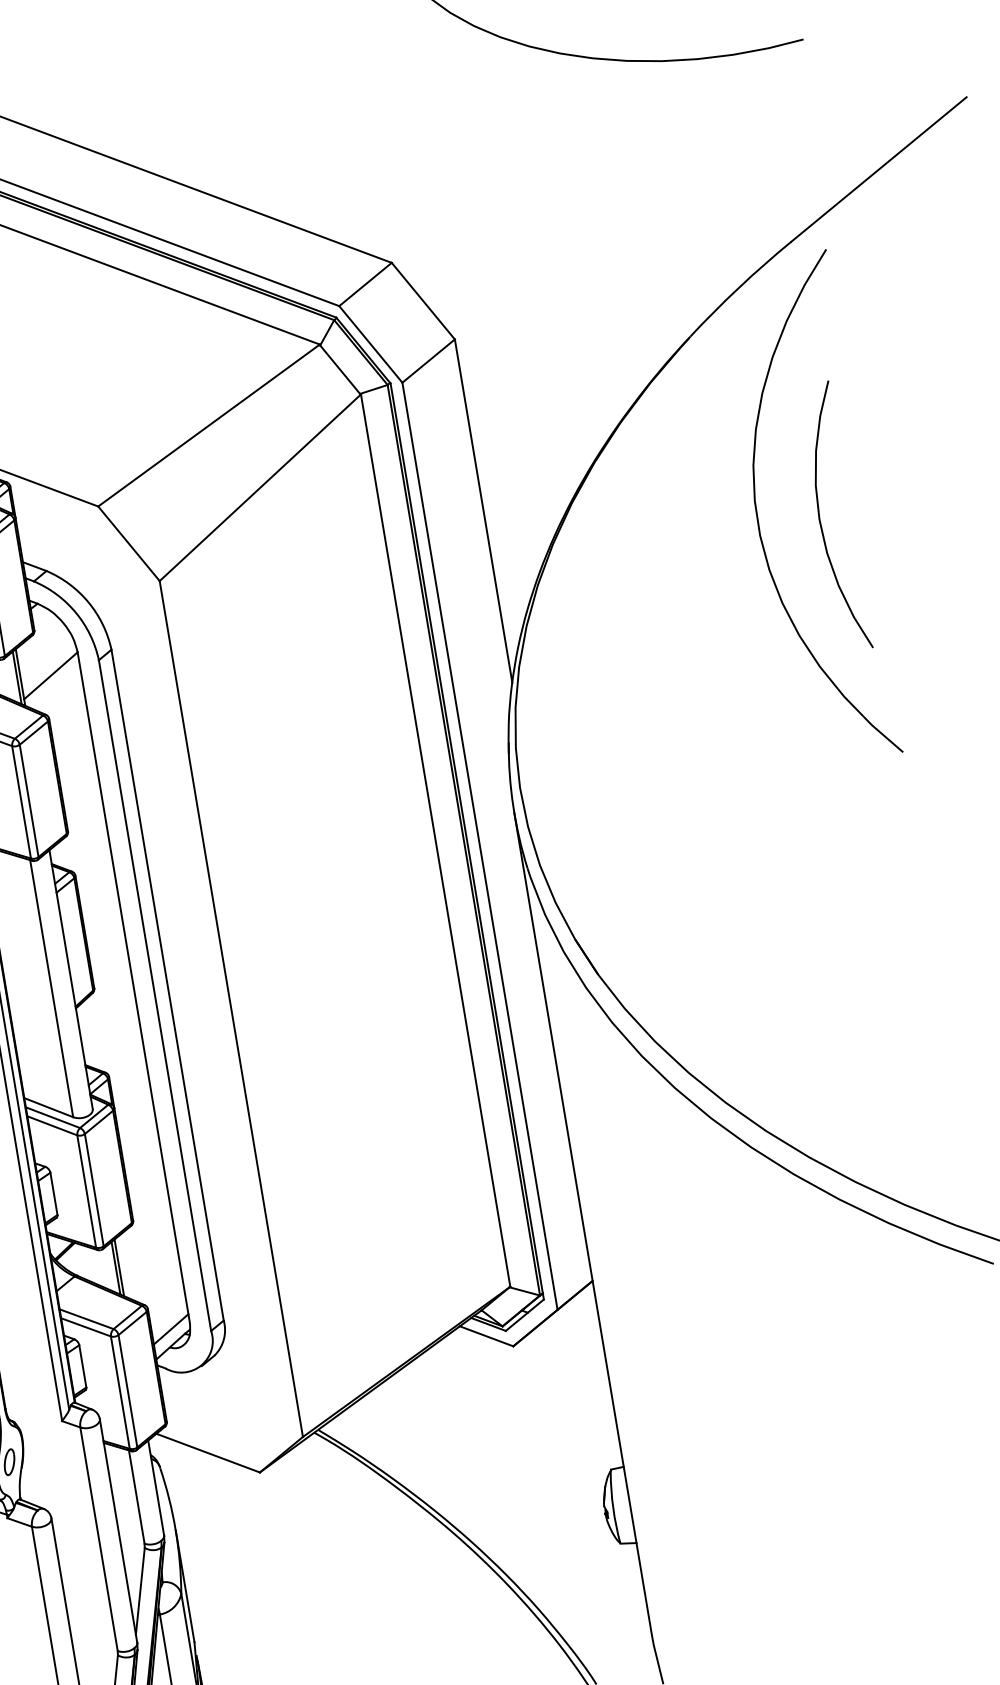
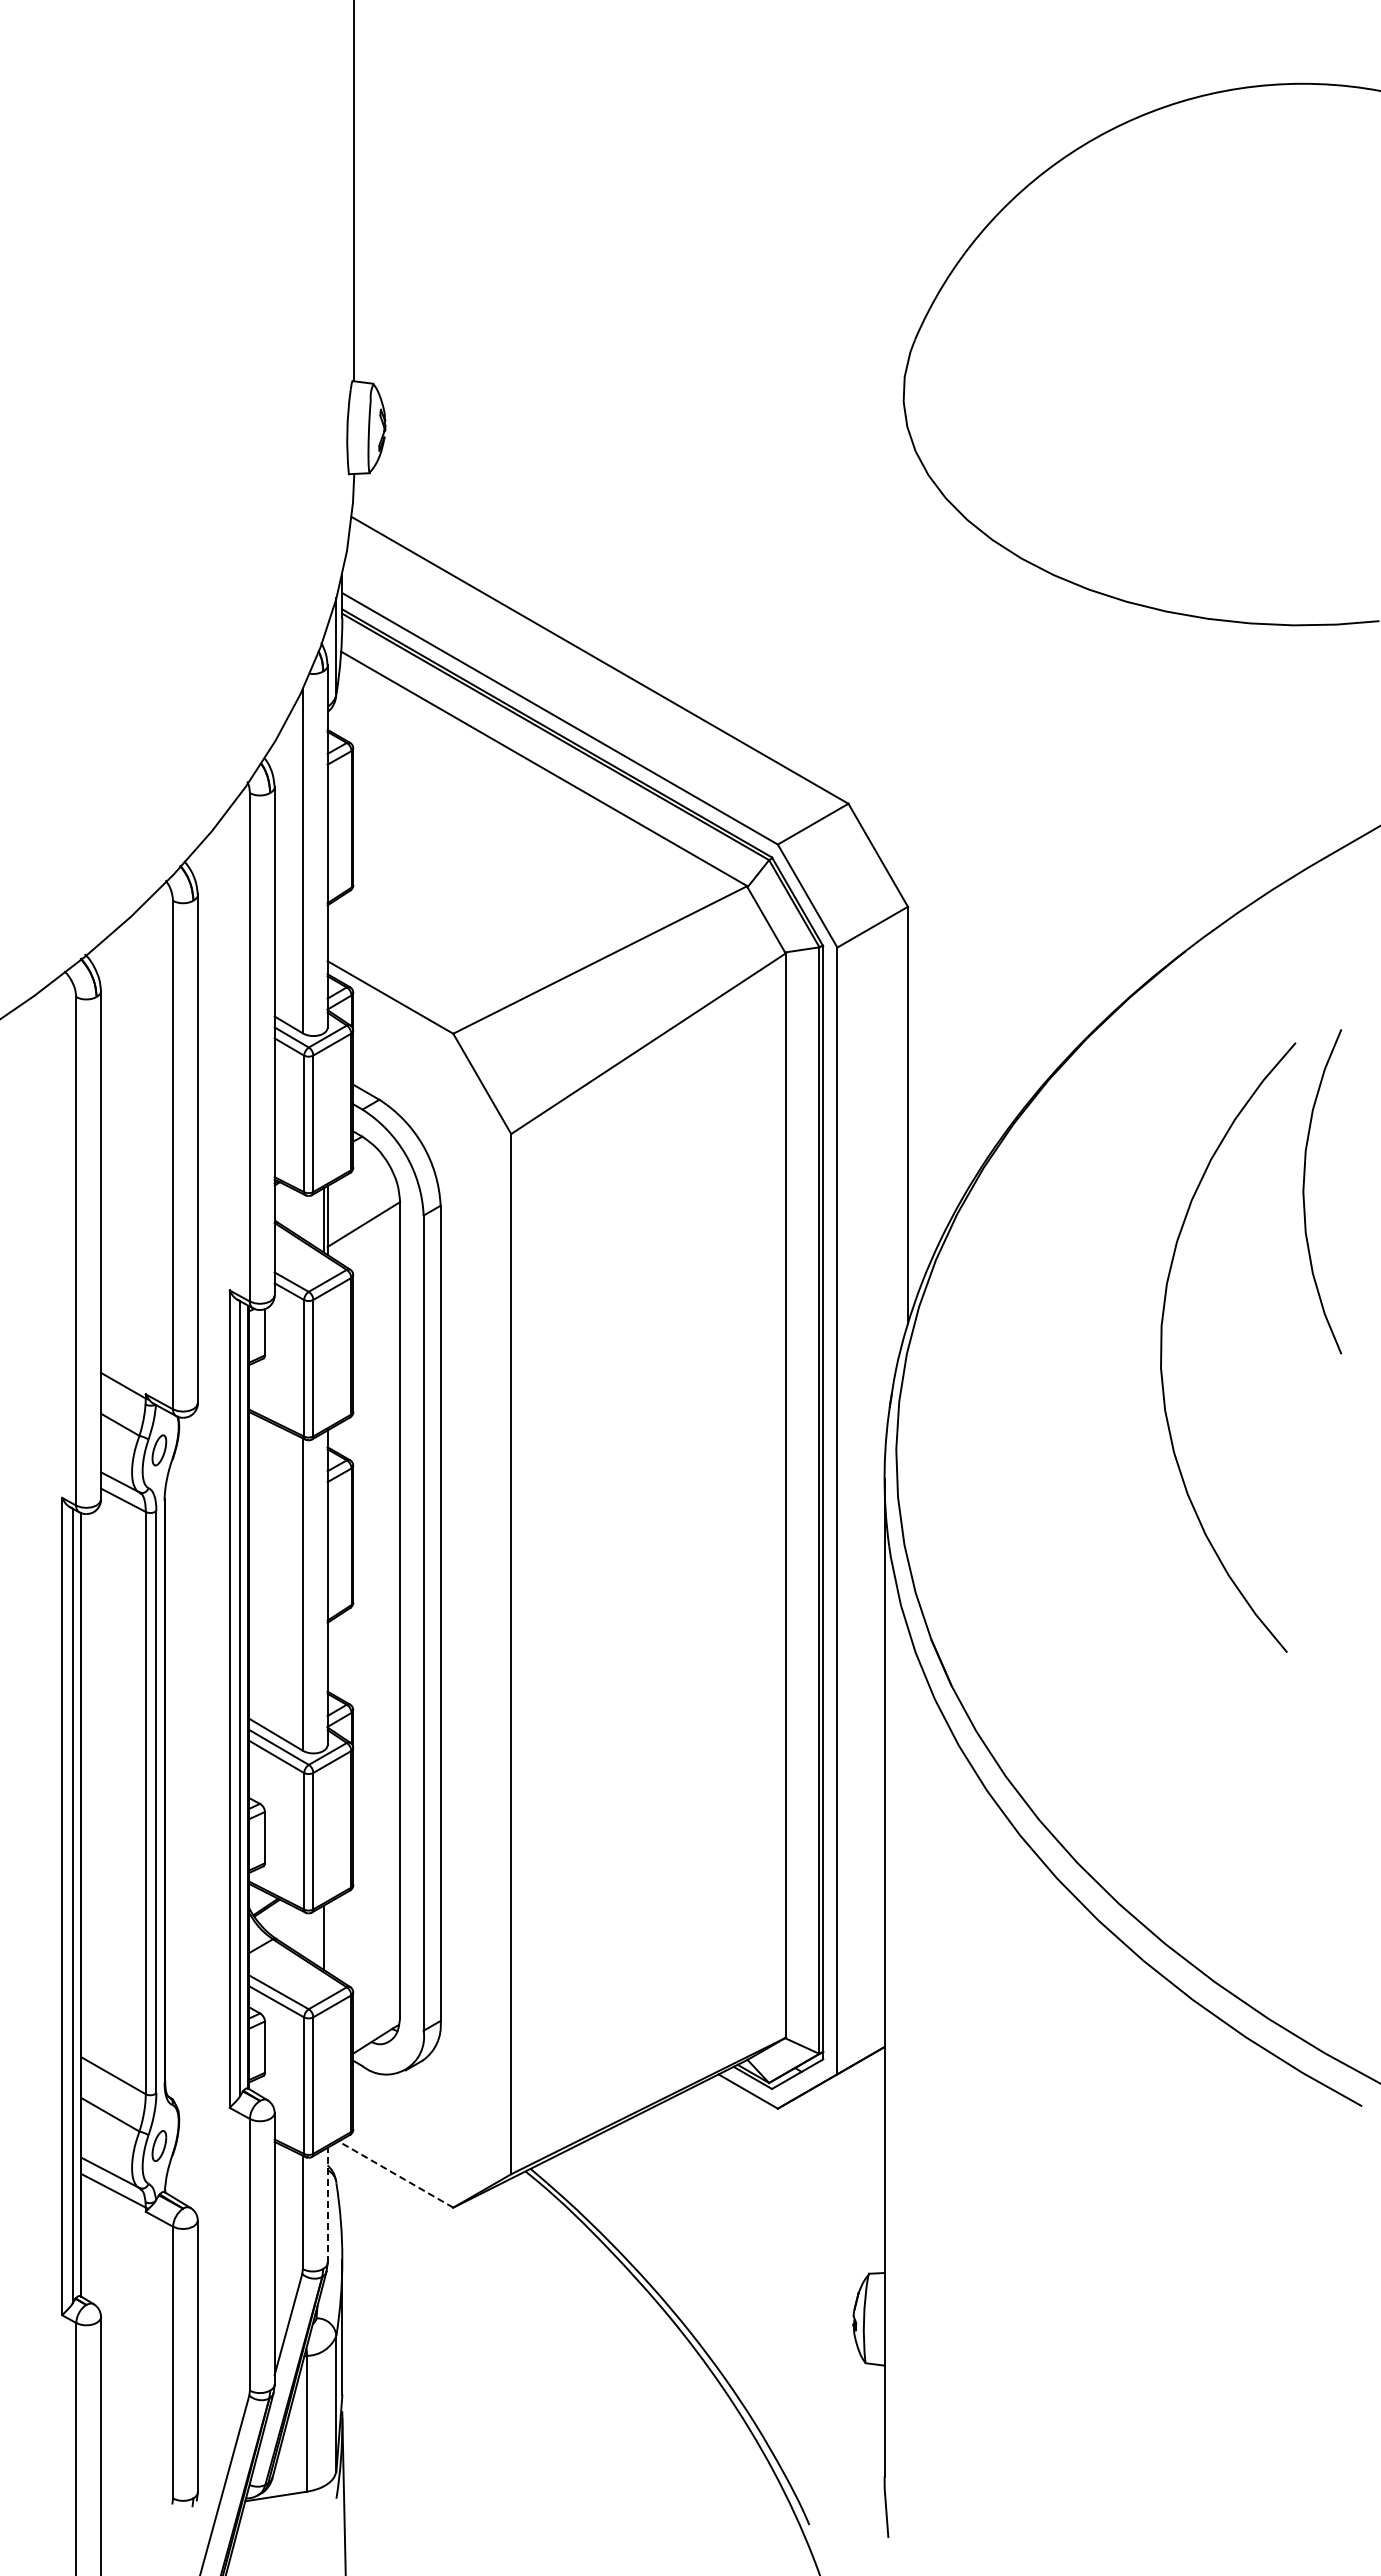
curve: (758, 518) -> (1162, 1347), moved
line: (119, 1267) -> (327, 1937), removed
line: (170, 1329) -> (376, 2020), removed
line: (207, 1453) -> (395, 2174), solid -> dashed
line: (156, 1488) -> (327, 2205), solid -> dashed

